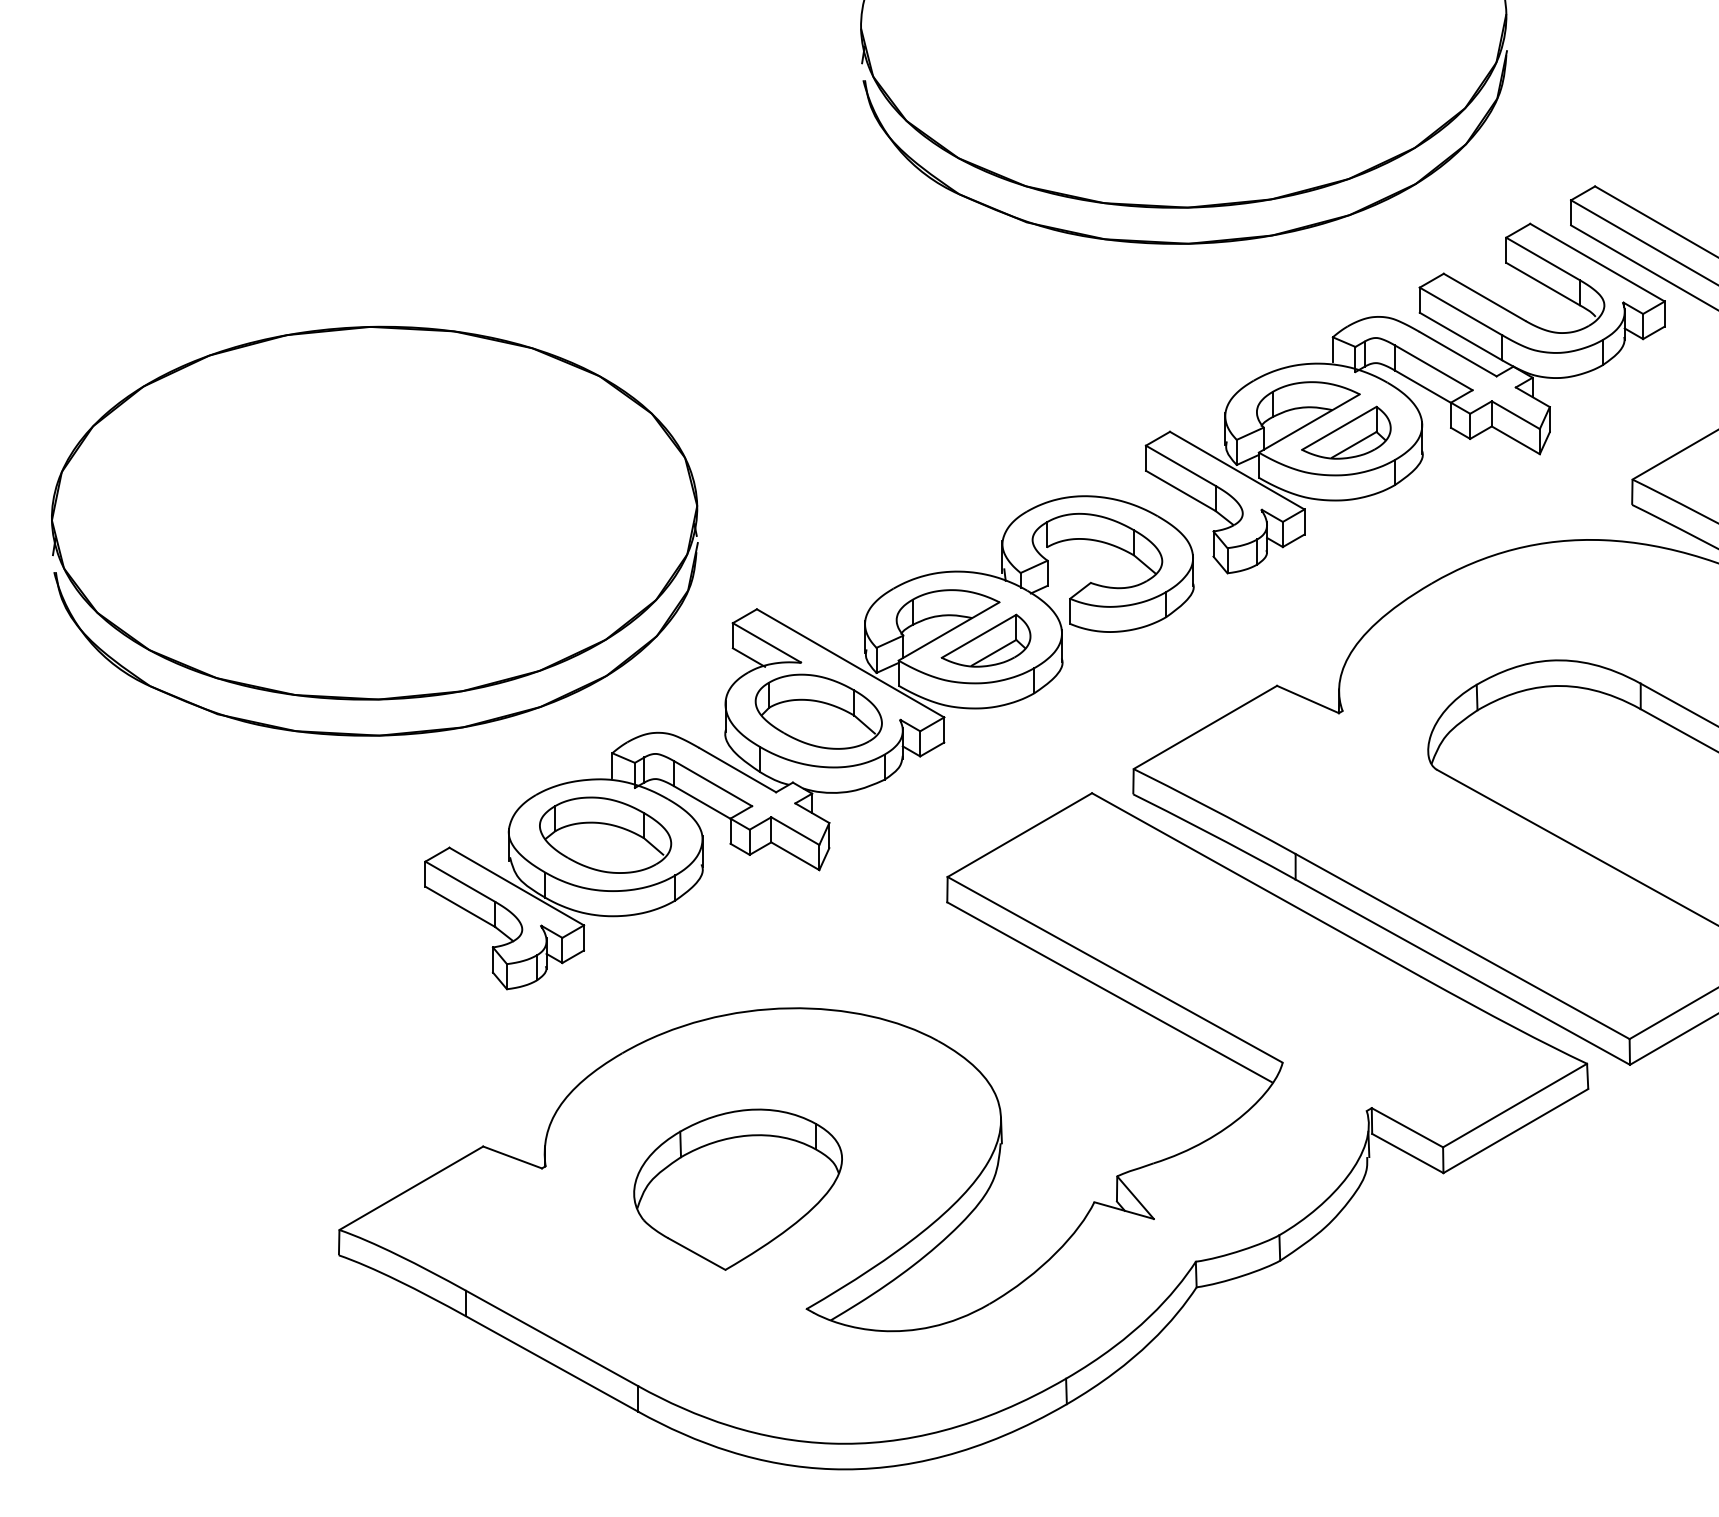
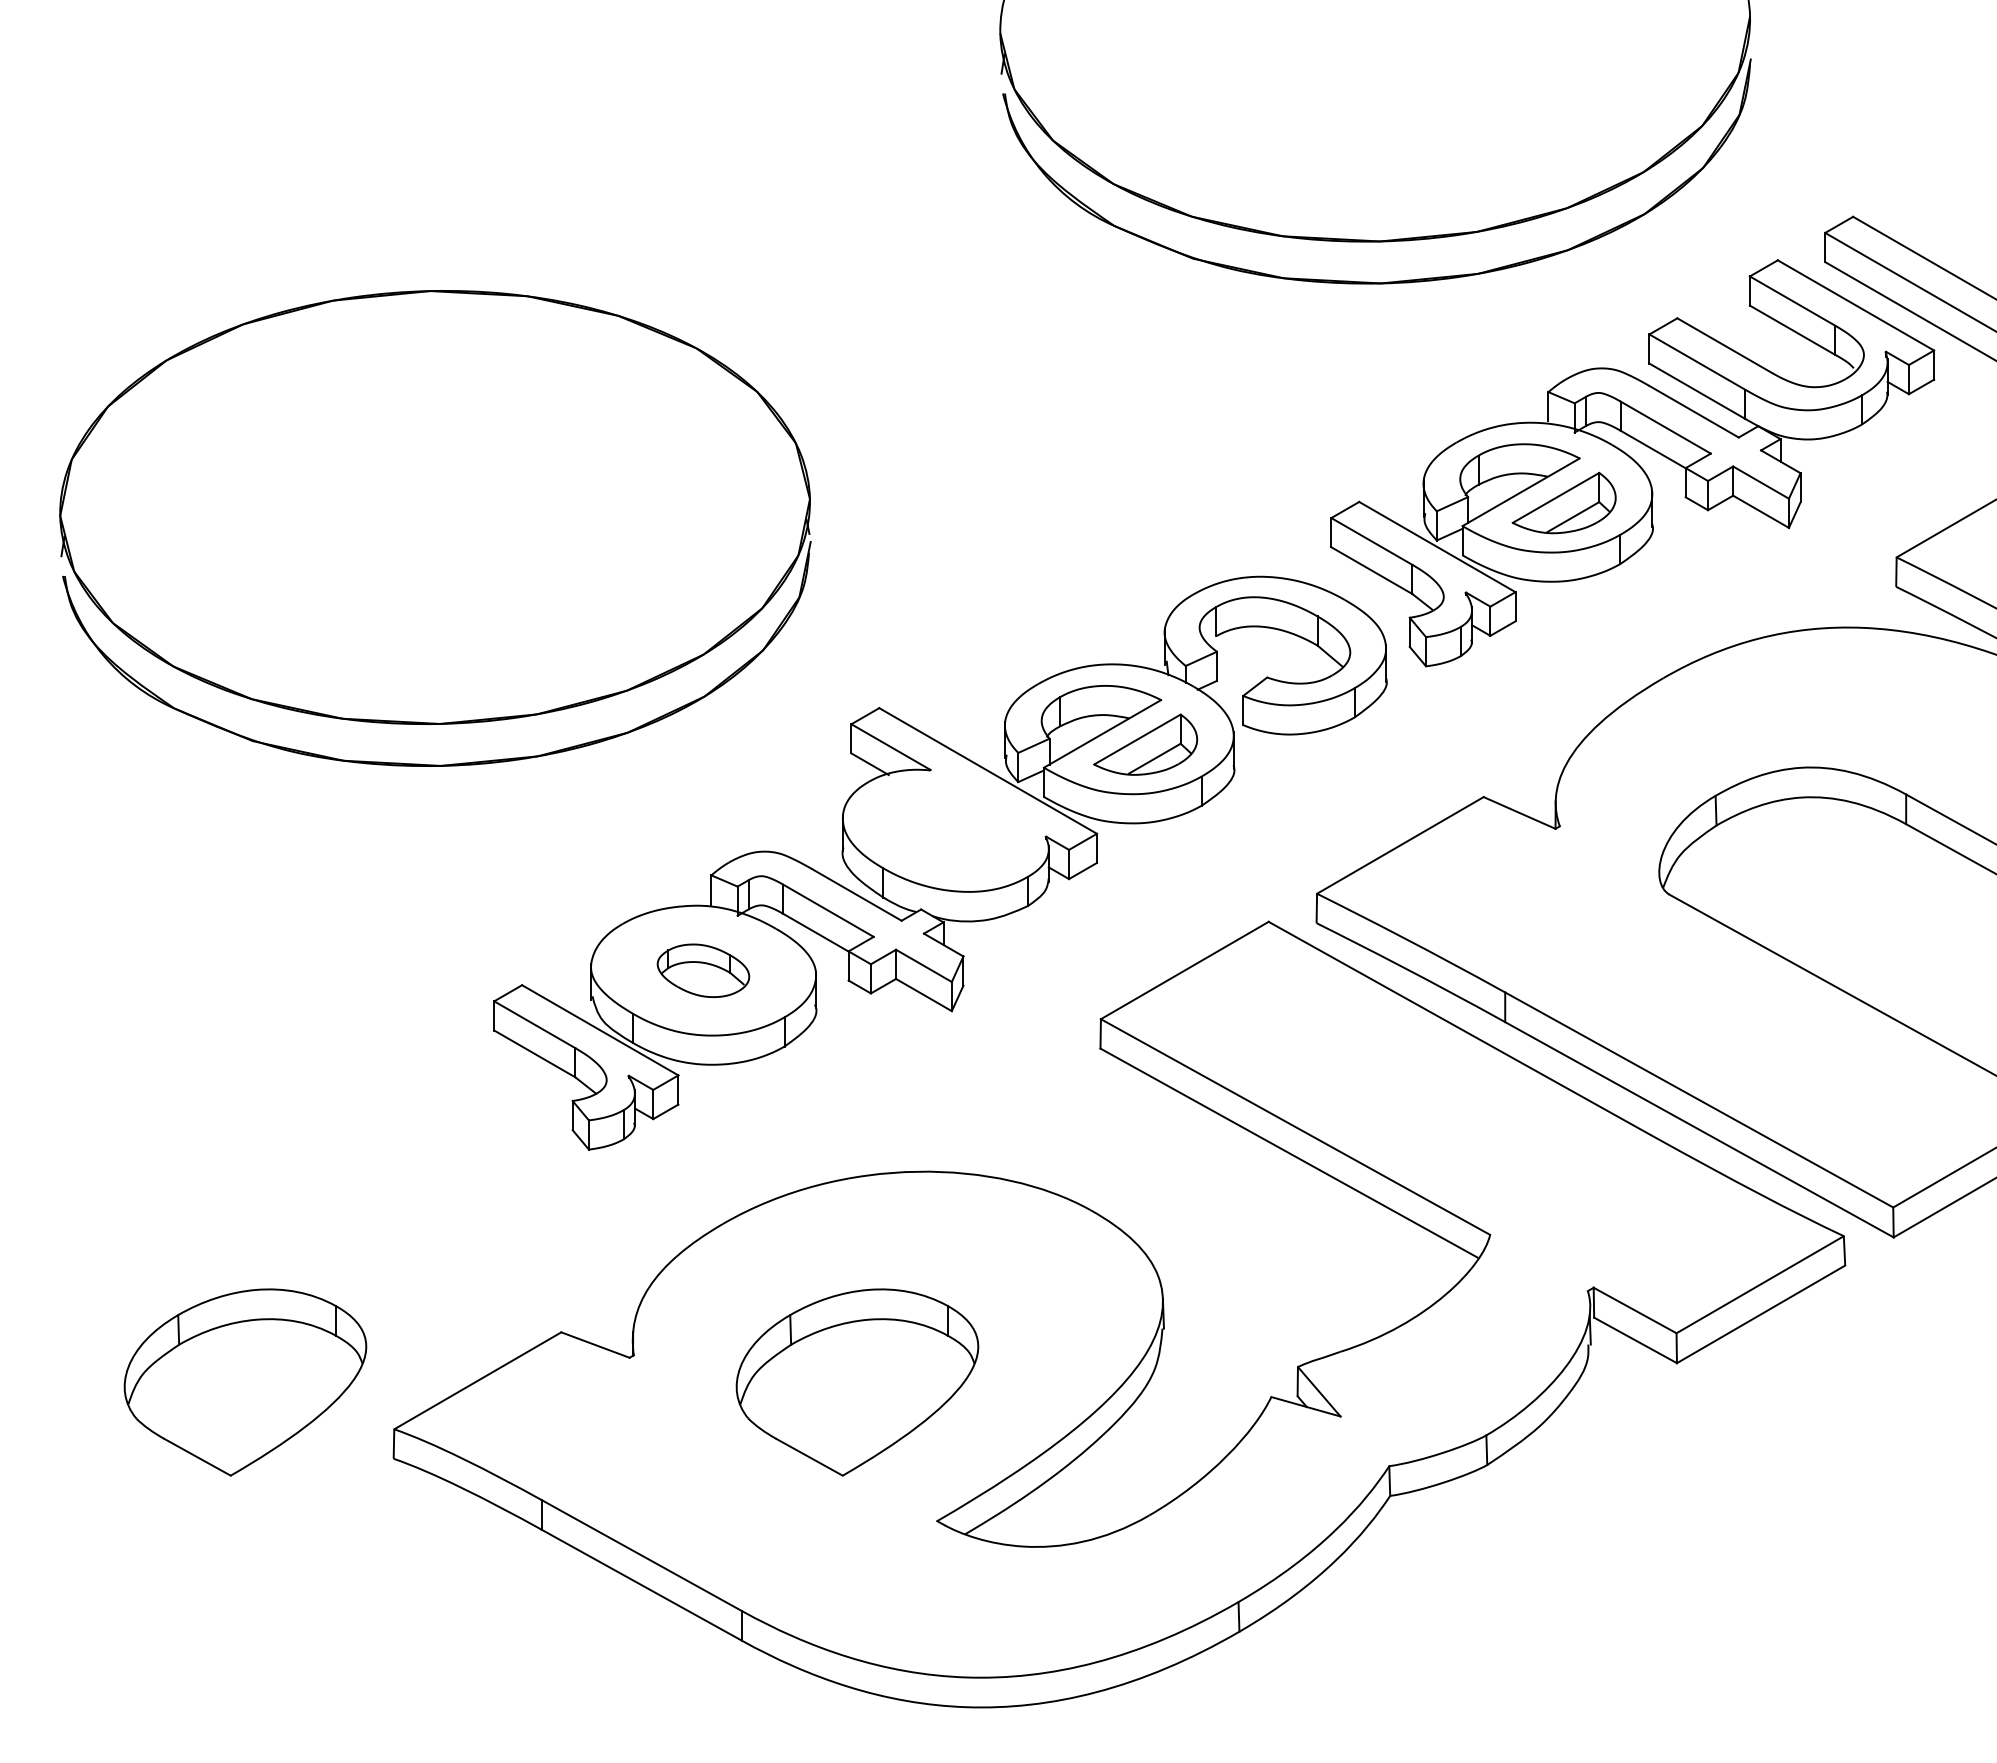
part: (374, 531) -> (435, 528), moved
part: (819, 712) -> (951, 827), removed
part: (605, 835) -> (703, 970), size x0.6
part: (211, 1189) -> (245, 1382), added

